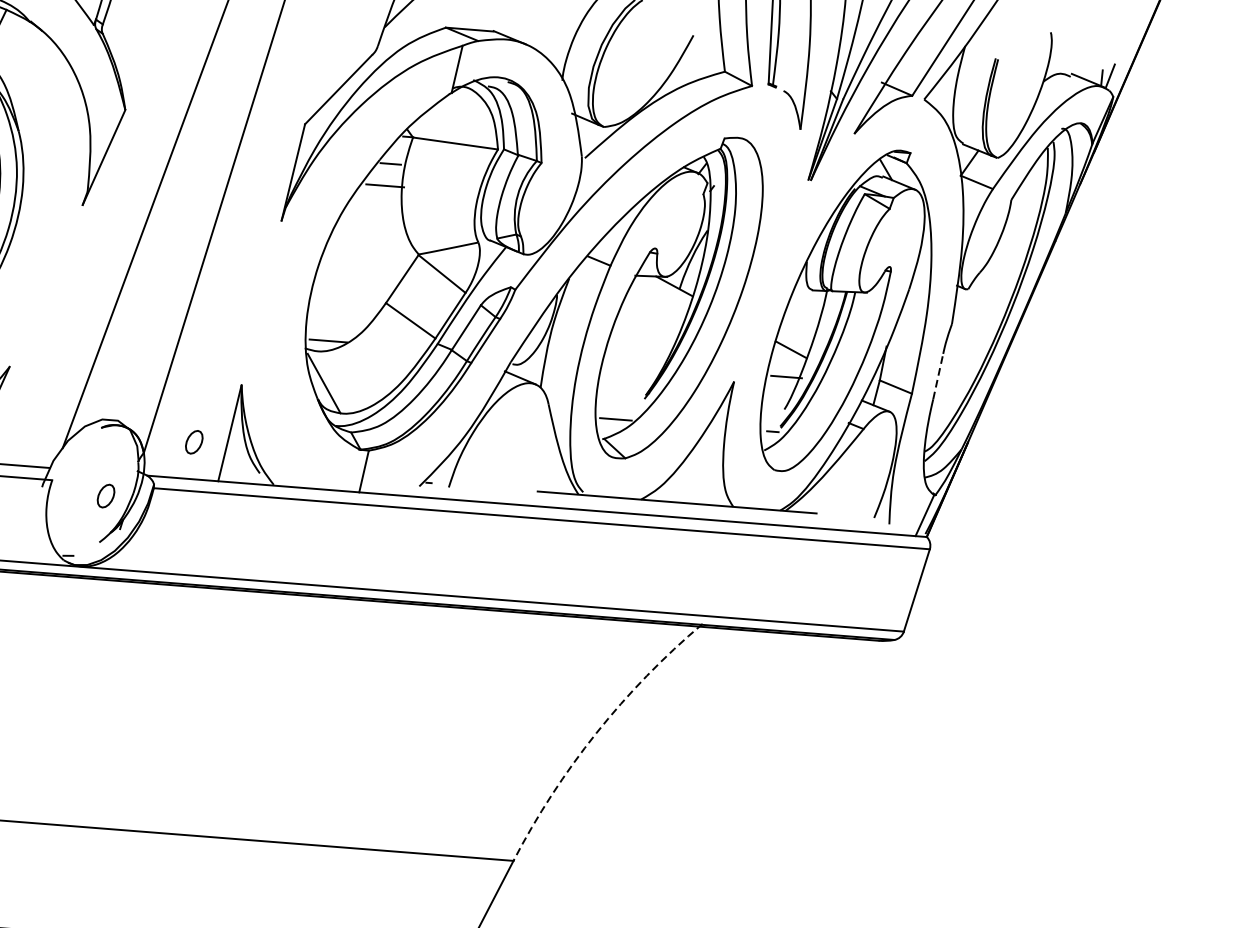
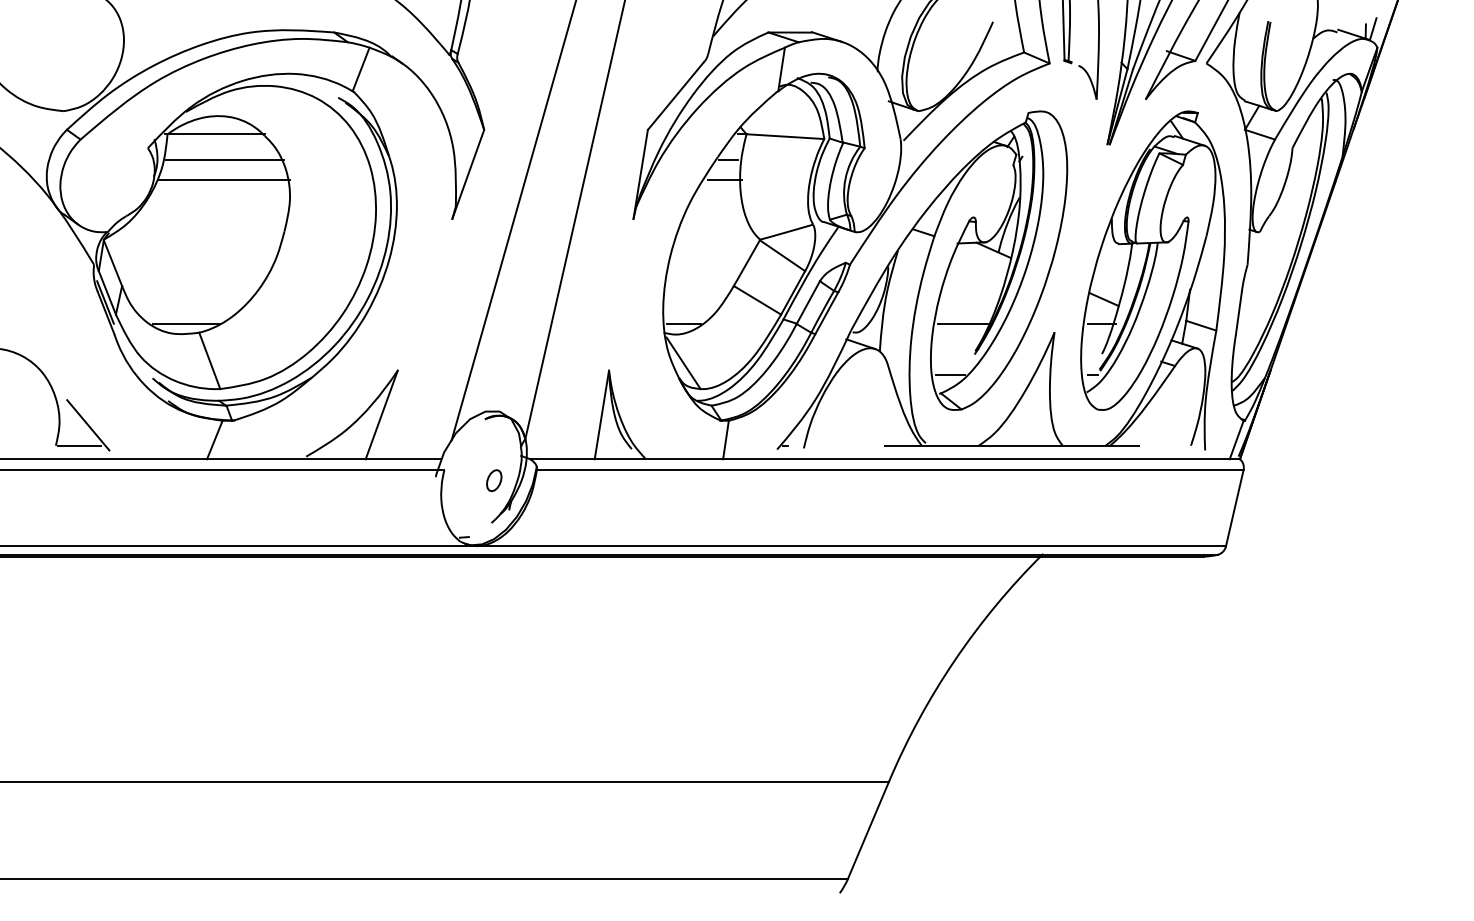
line: (634, 365) -> (963, 324), added
line: (937, 375) -> (1238, 312), dashed -> solid
part: (194, 442) -> (570, 425), removed
arc: (595, 733) -> (954, 660), dashed -> solid

